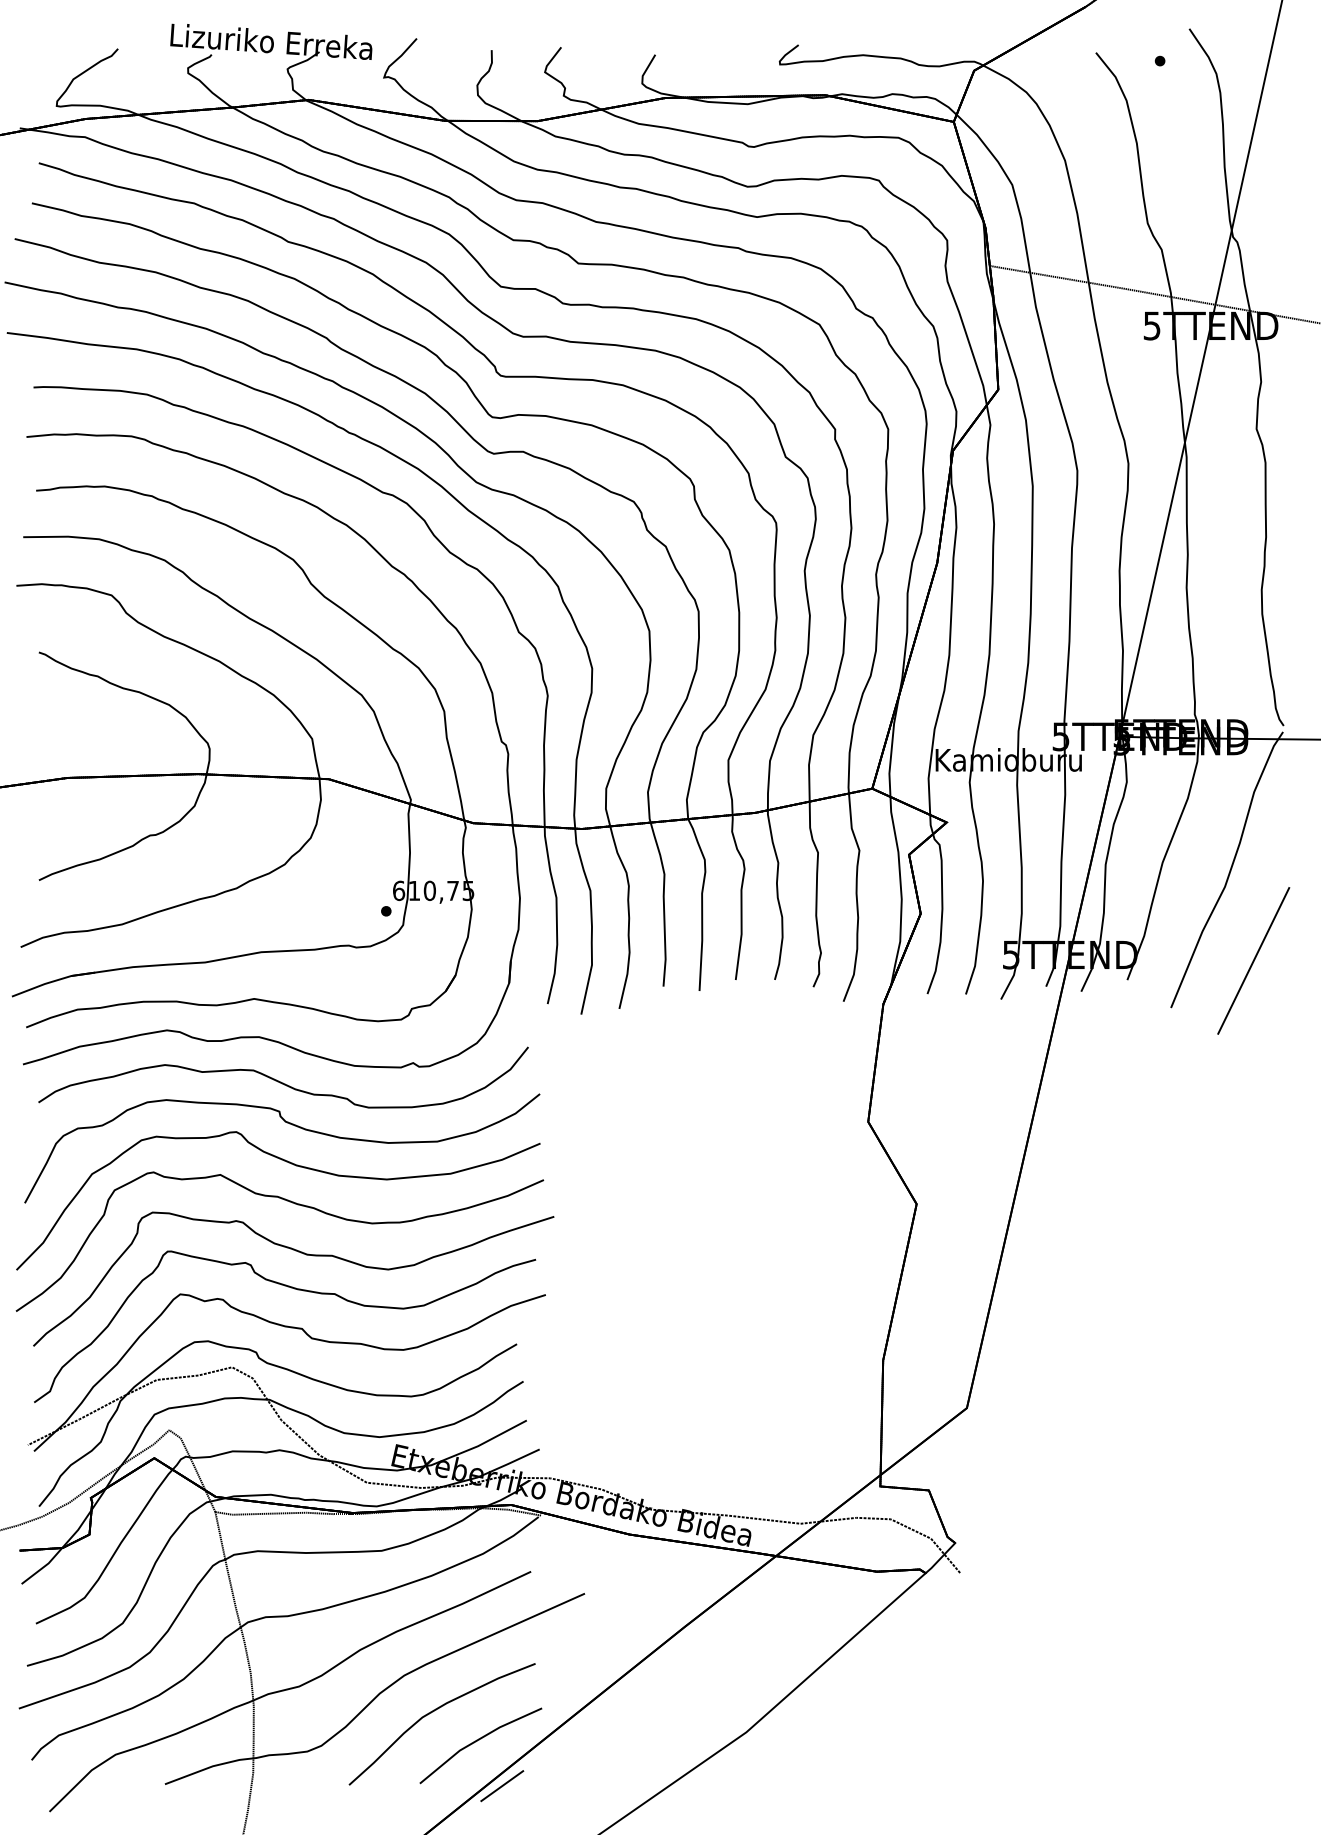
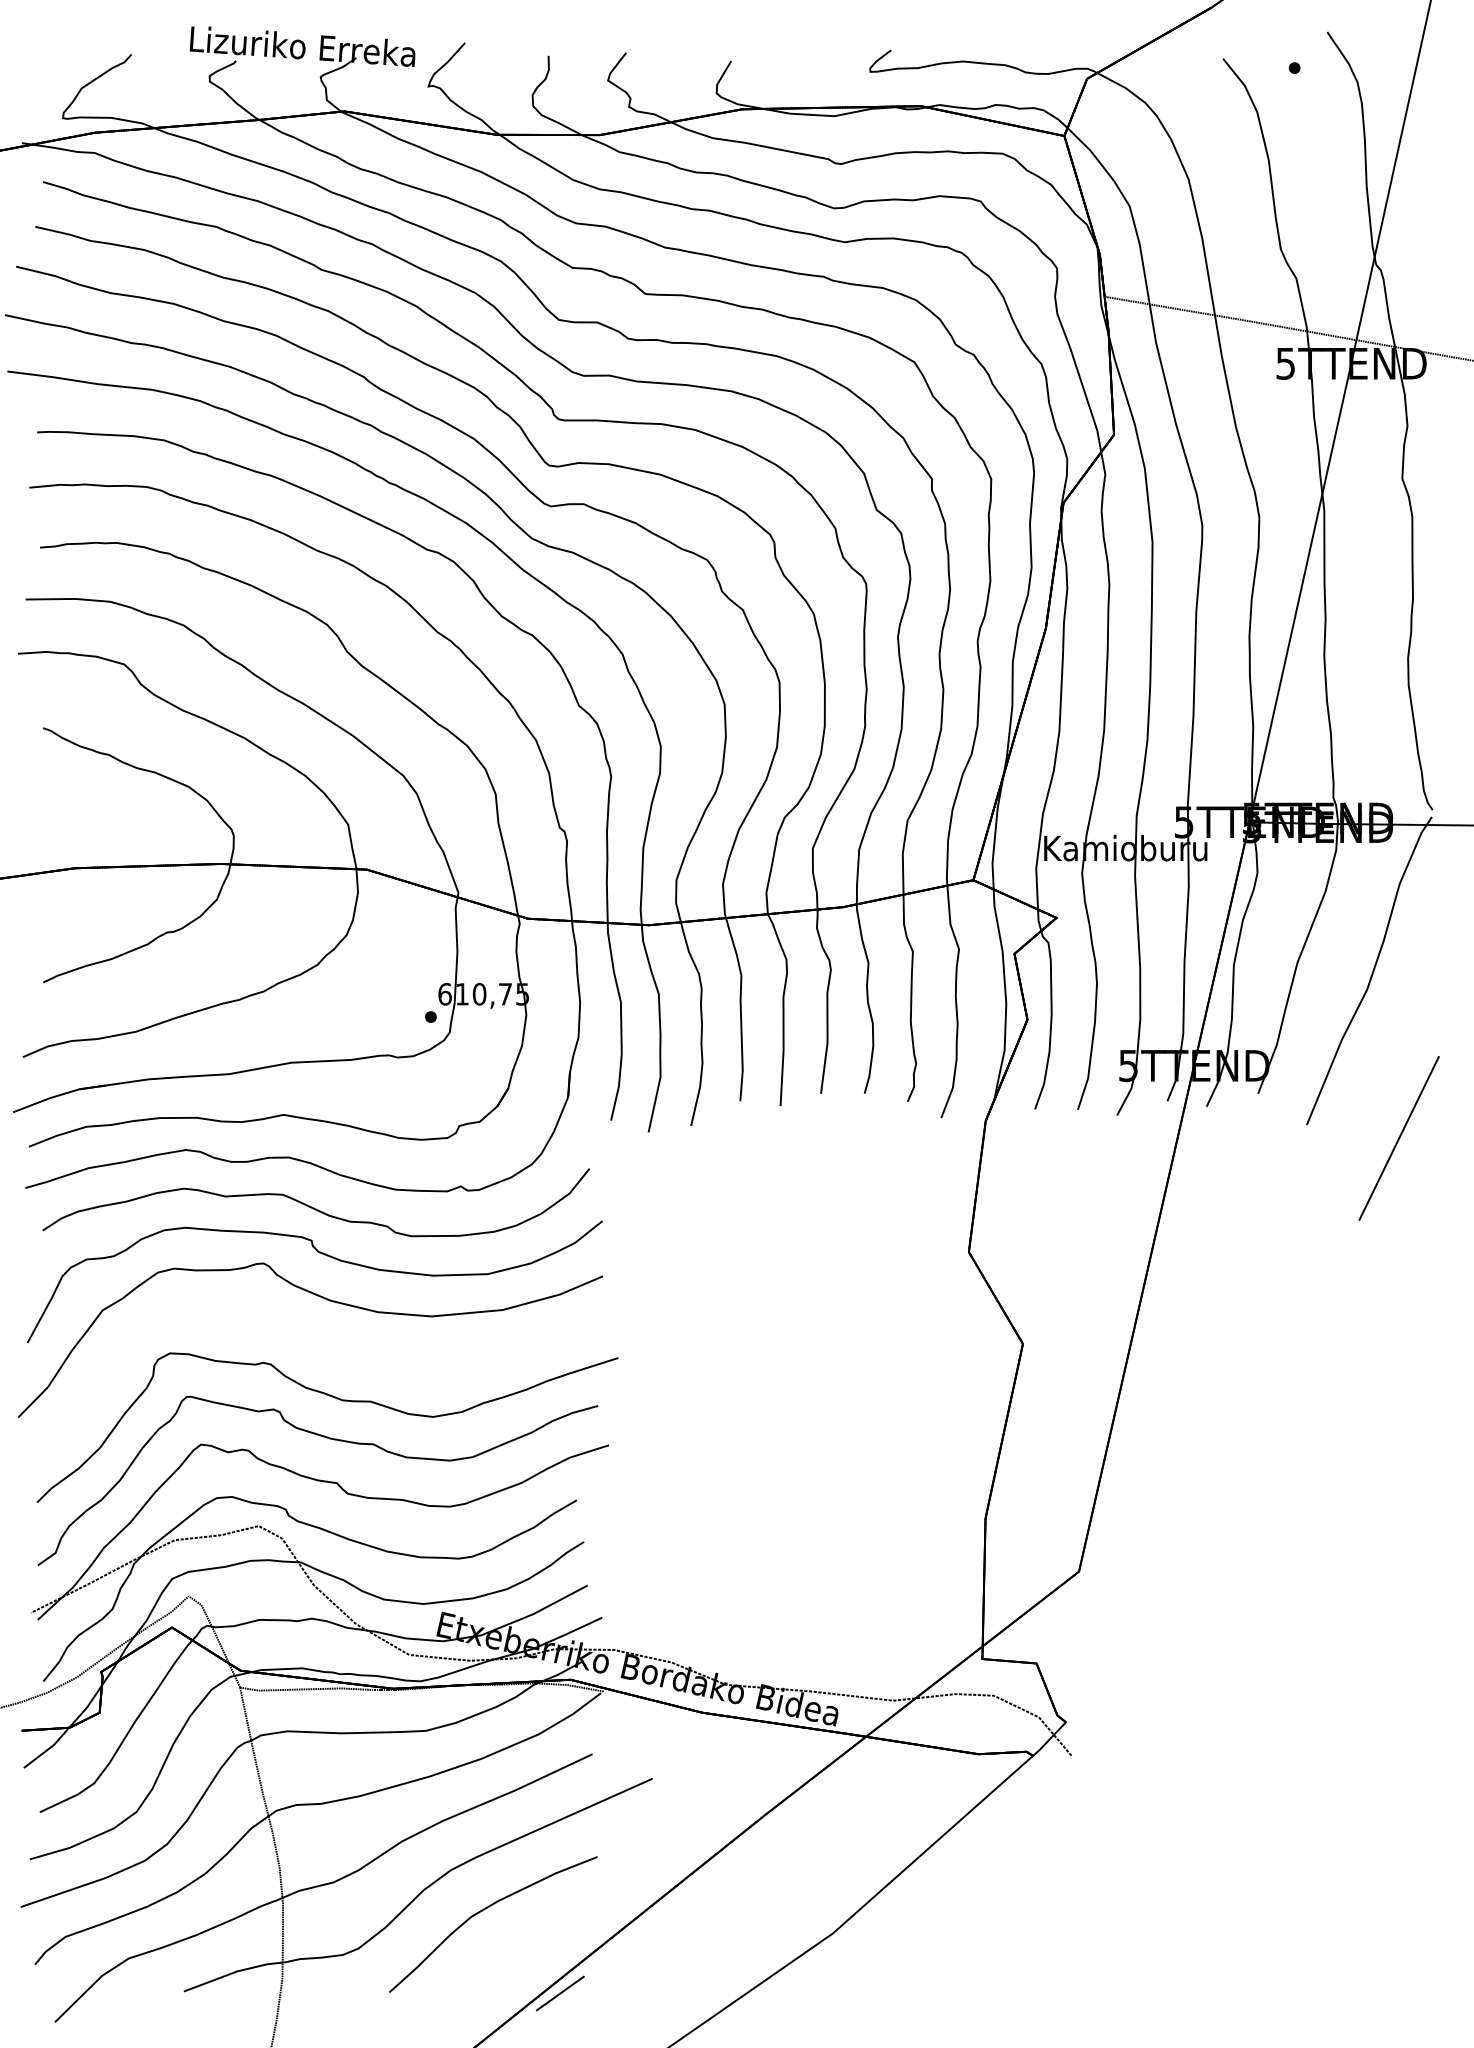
line: (1253, 960) -> (1398, 1138), moved
curve: (295, 1204) -> (329, 1344), removed
line: (478, 1741) -> (533, 1943), removed

